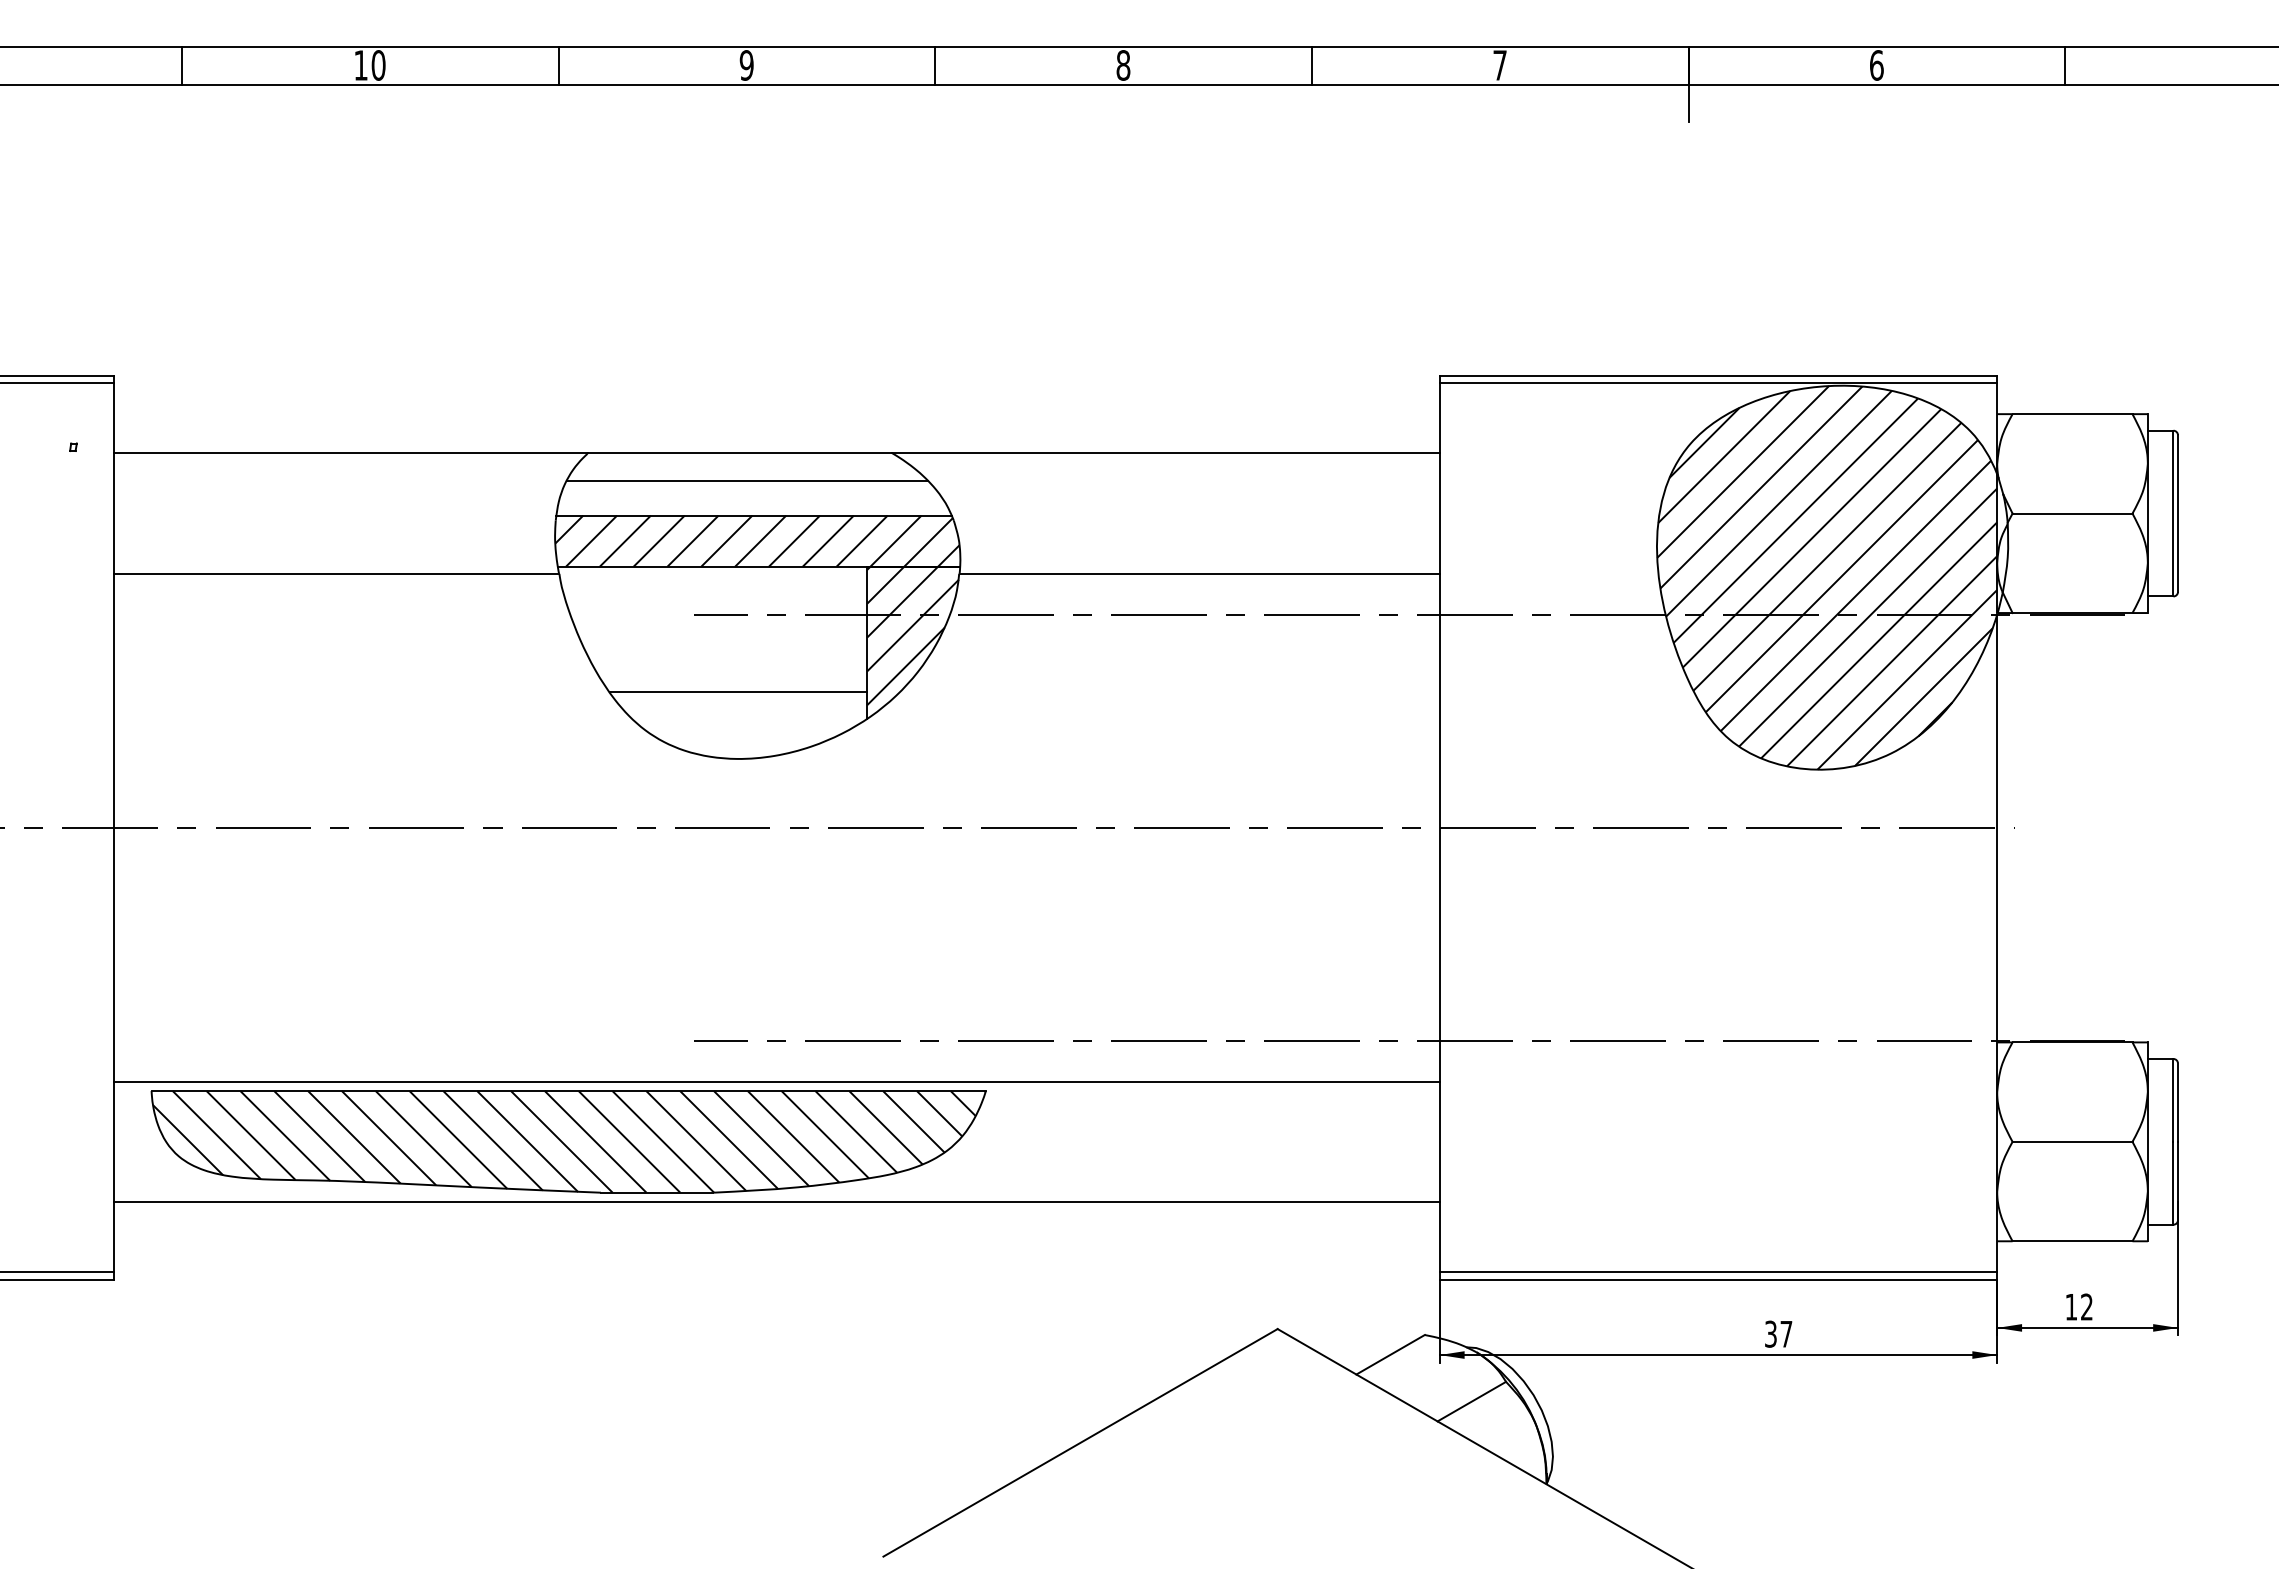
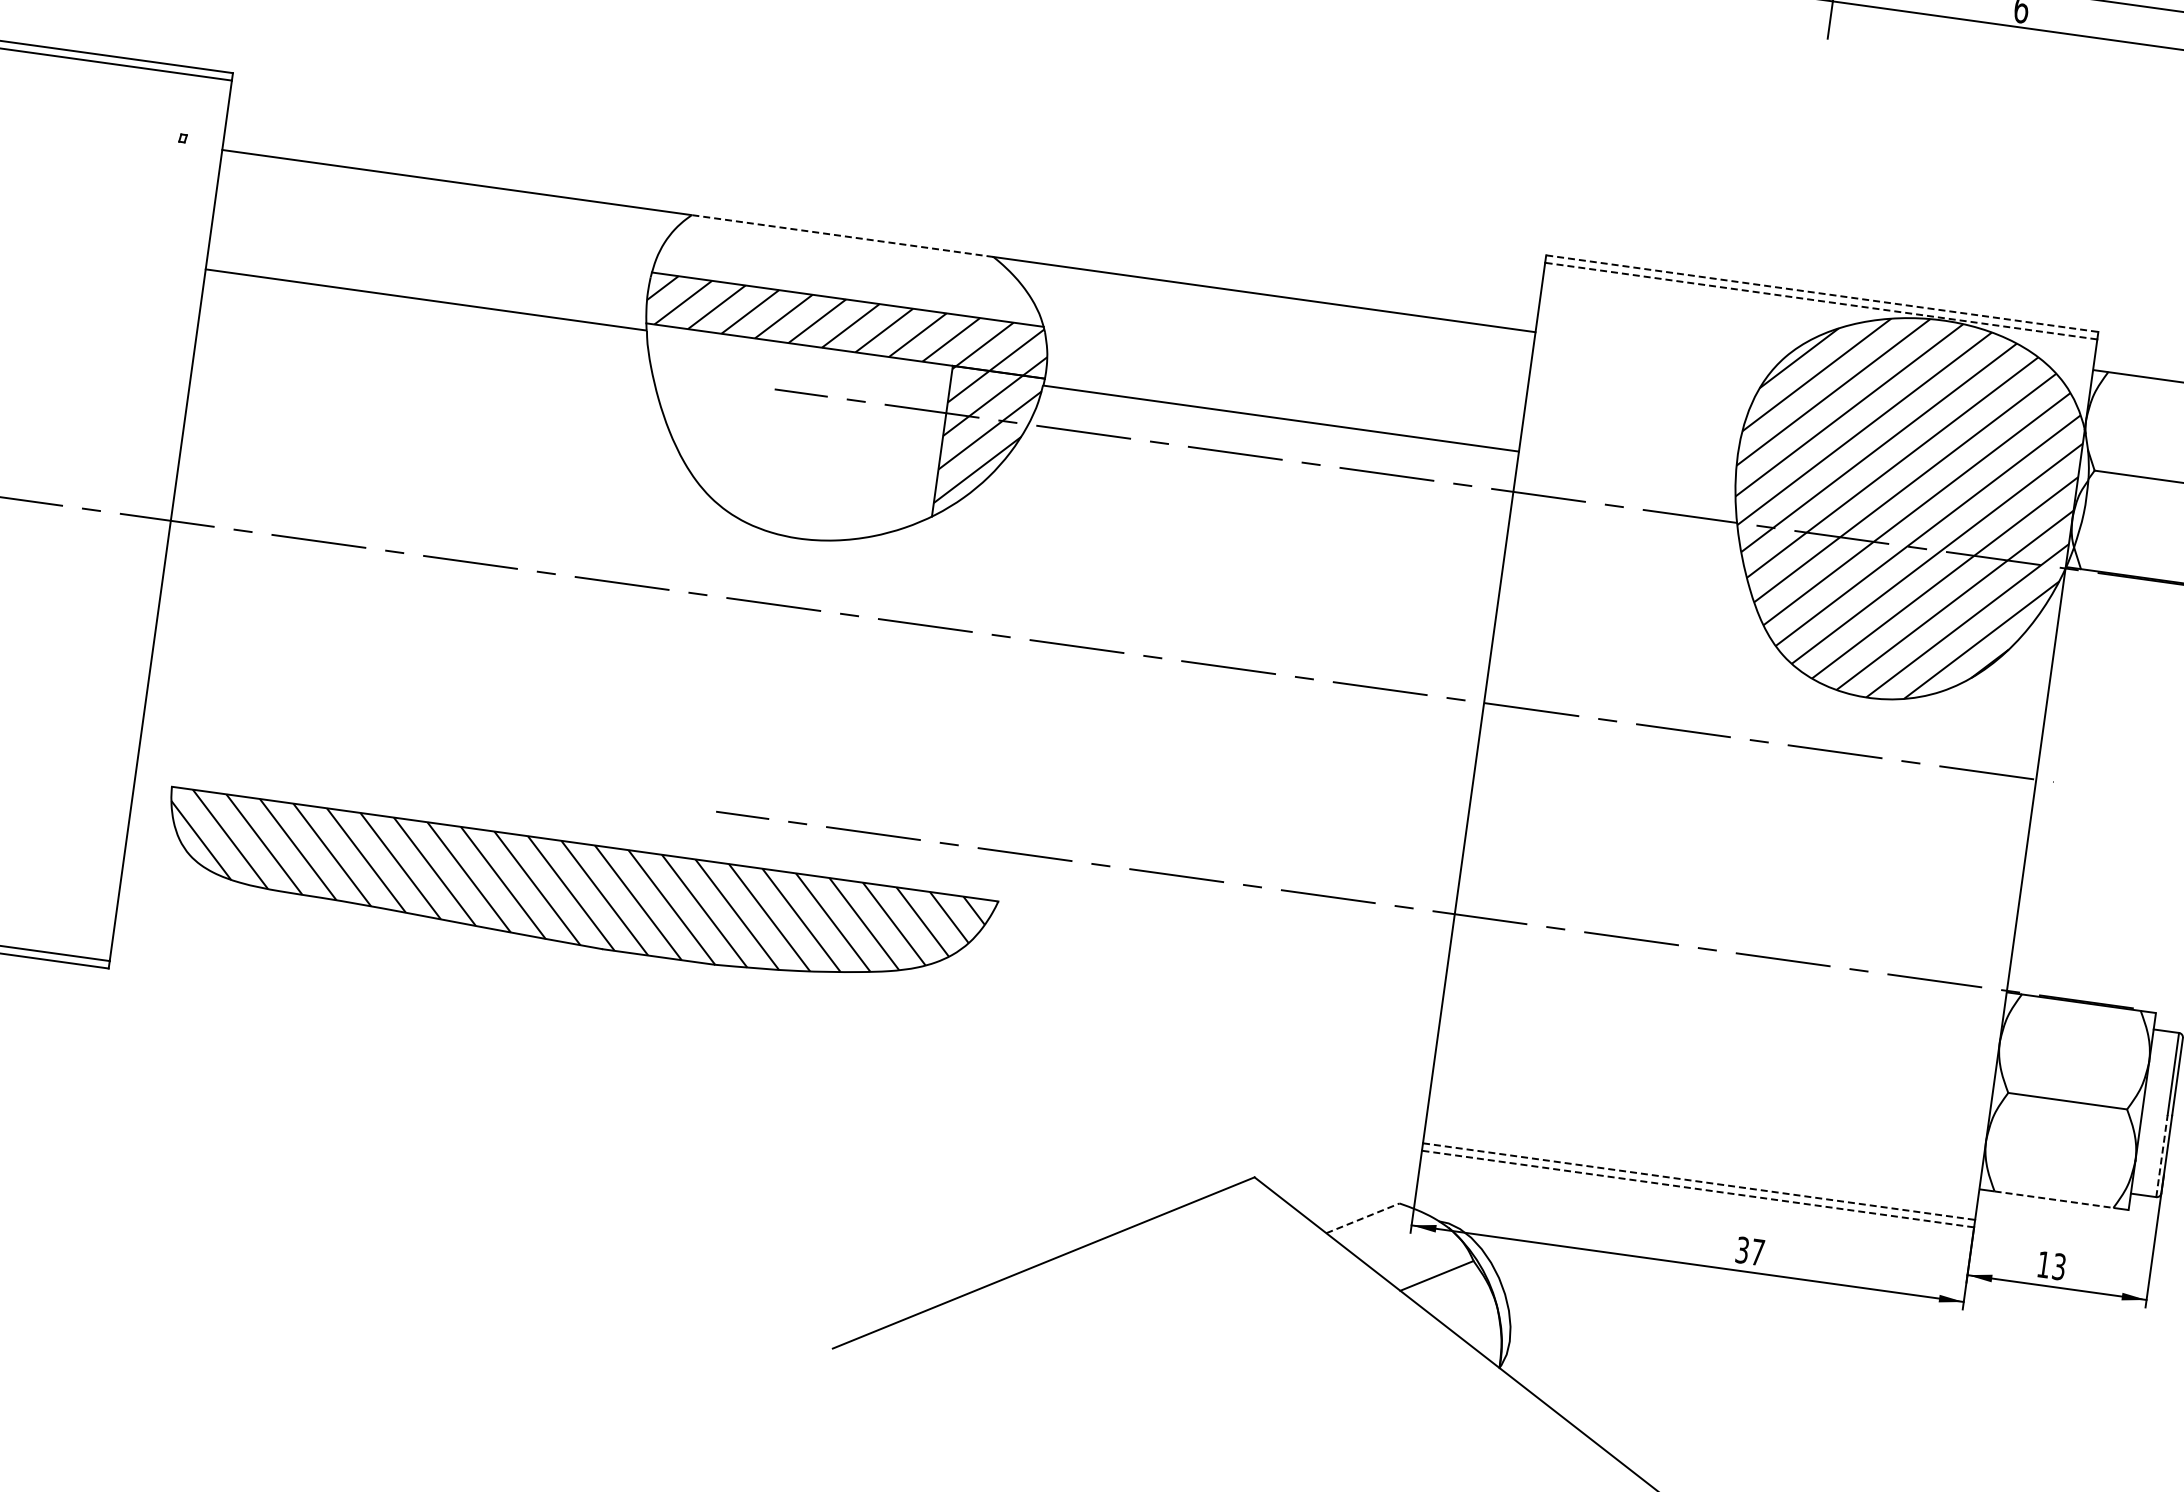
line: (1718, 375) -> (1822, 293), solid -> dashed
line: (1718, 383) -> (1821, 301), solid -> dashed
line: (739, 453) -> (841, 236), solid -> dashed
line: (747, 481) -> (845, 264), removed
line: (738, 692) -> (808, 472), removed
line: (776, 1081) -> (792, 863), removed
line: (2173, 1182) -> (2162, 1155), solid -> dashed
line: (776, 1202) -> (775, 983), removed
line: (2072, 1241) -> (2053, 1199), solid -> dashed
line: (1718, 1272) -> (1699, 1181), solid -> dashed
line: (1718, 1279) -> (1698, 1188), solid -> dashed
text: (2086, 1307) -> (2058, 1267), 12 -> 13
line: (1390, 1354) -> (1362, 1218), solid -> dashed

